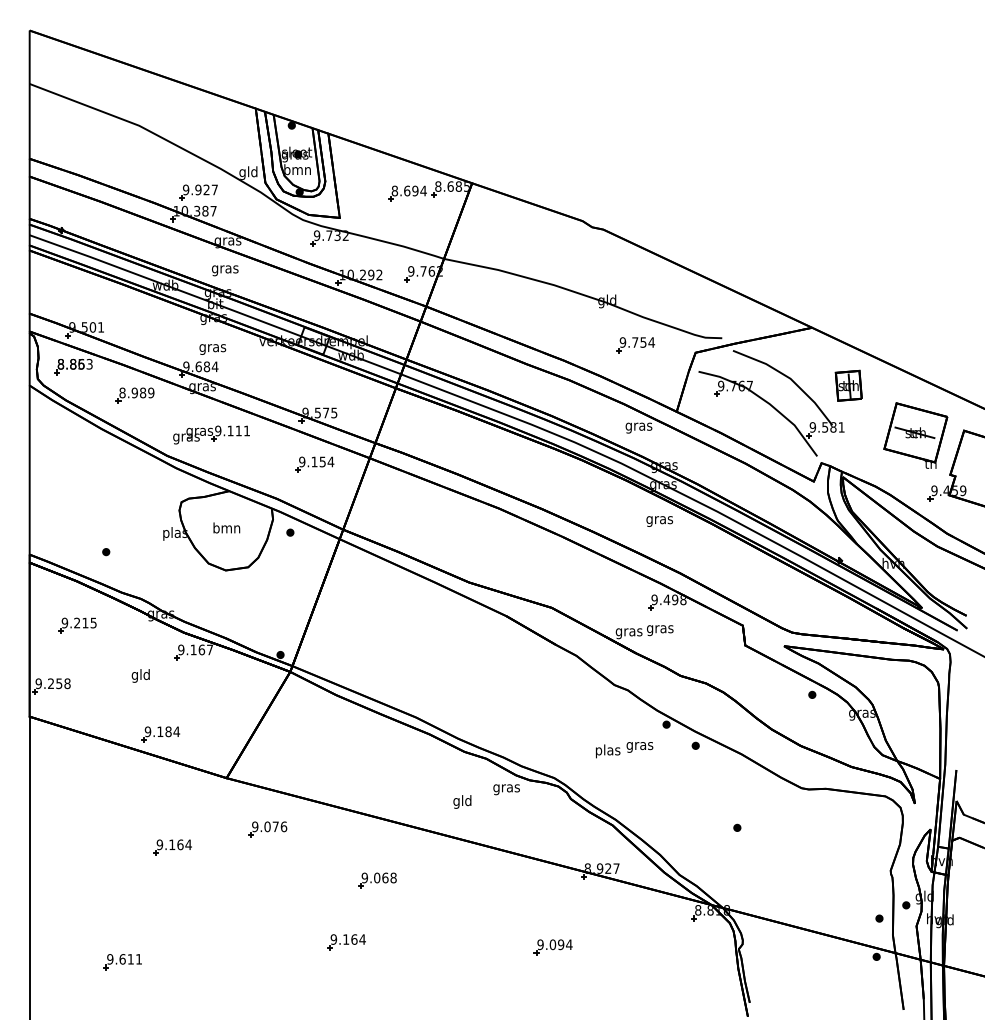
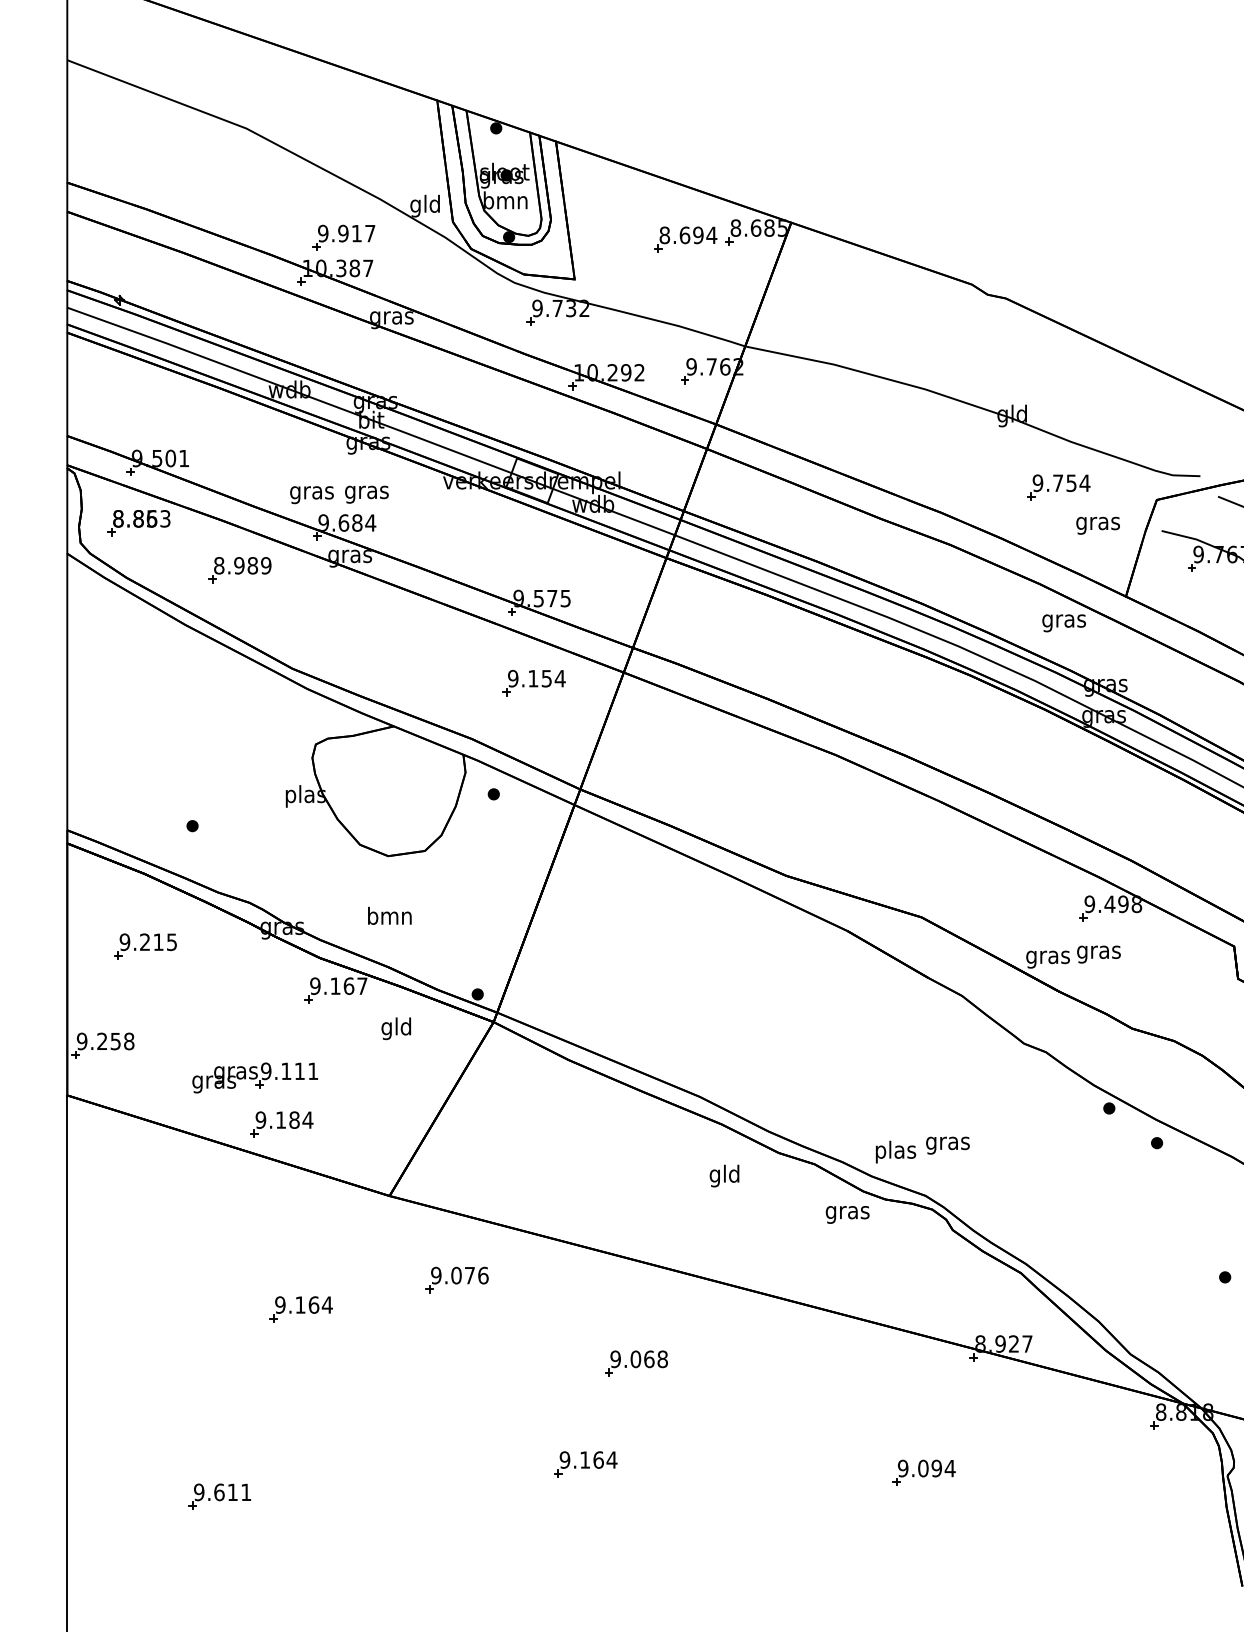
text: (206, 189) -> (356, 232), 9.927 -> 9.917
text: (225, 270) -> (312, 494), moved
part: (211, 434) -> (255, 1077), moved
text: (659, 521) -> (1097, 525), moved
text: (226, 527) -> (389, 915), moved
text: (140, 675) -> (395, 1028), moved
text: (624, 750) -> (922, 1150), moved
text: (462, 801) -> (724, 1175), moved

